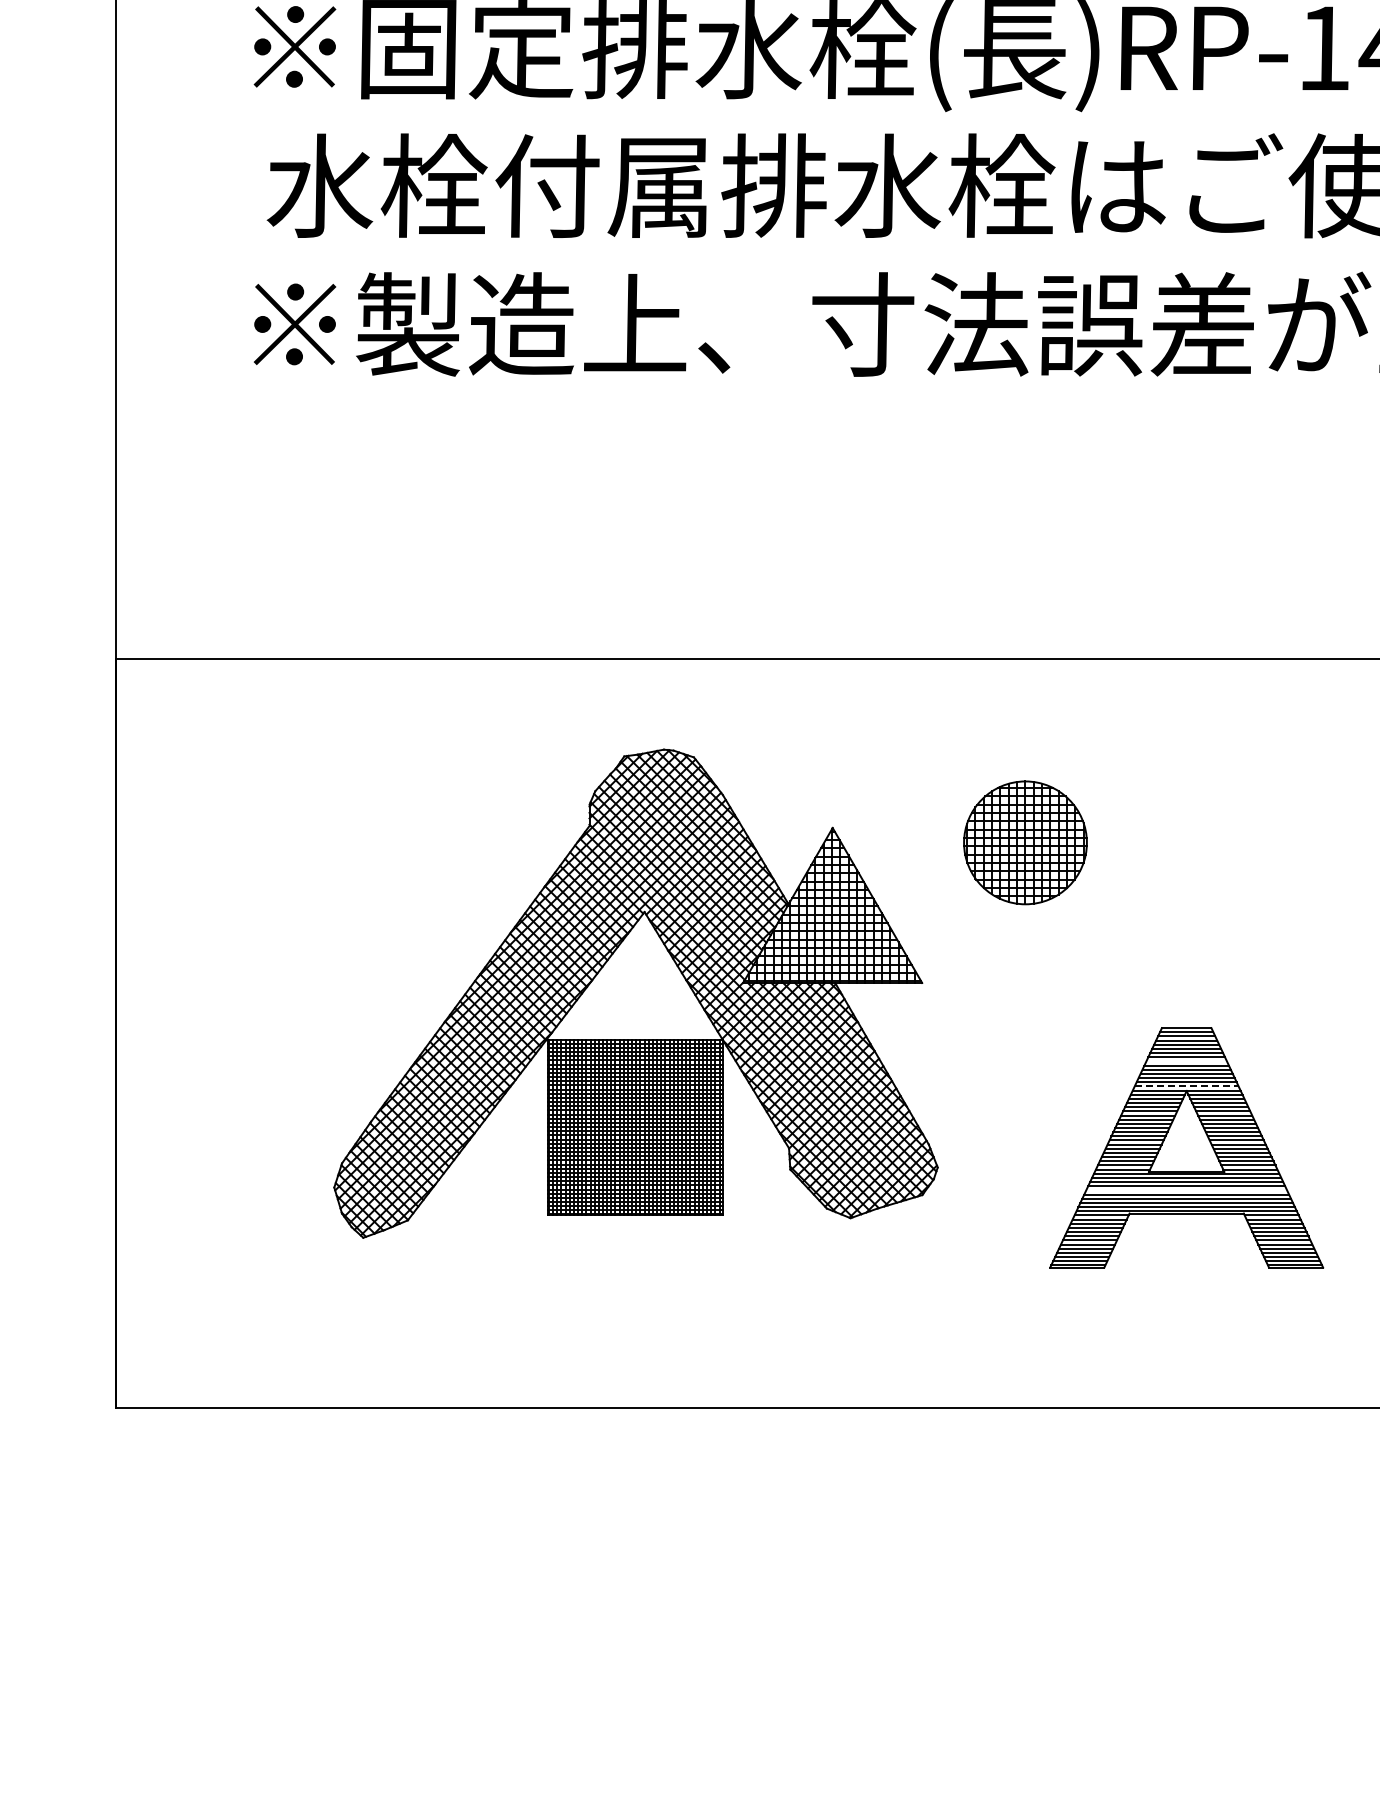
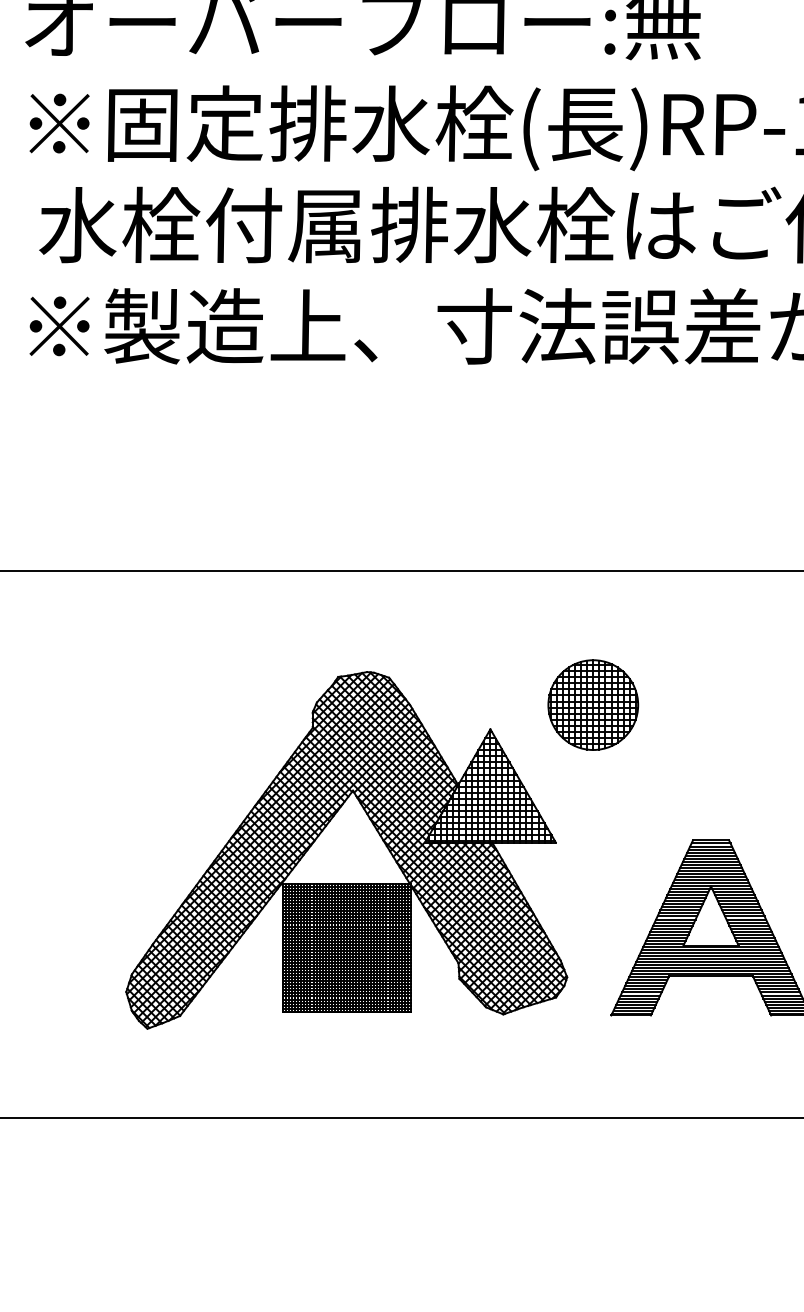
part: (635, 993) -> (346, 850), moved
line: (1186, 1061) -> (710, 864), added
line: (1186, 1086) -> (710, 883), dashed -> solid
line: (1186, 1190) -> (710, 959), added

